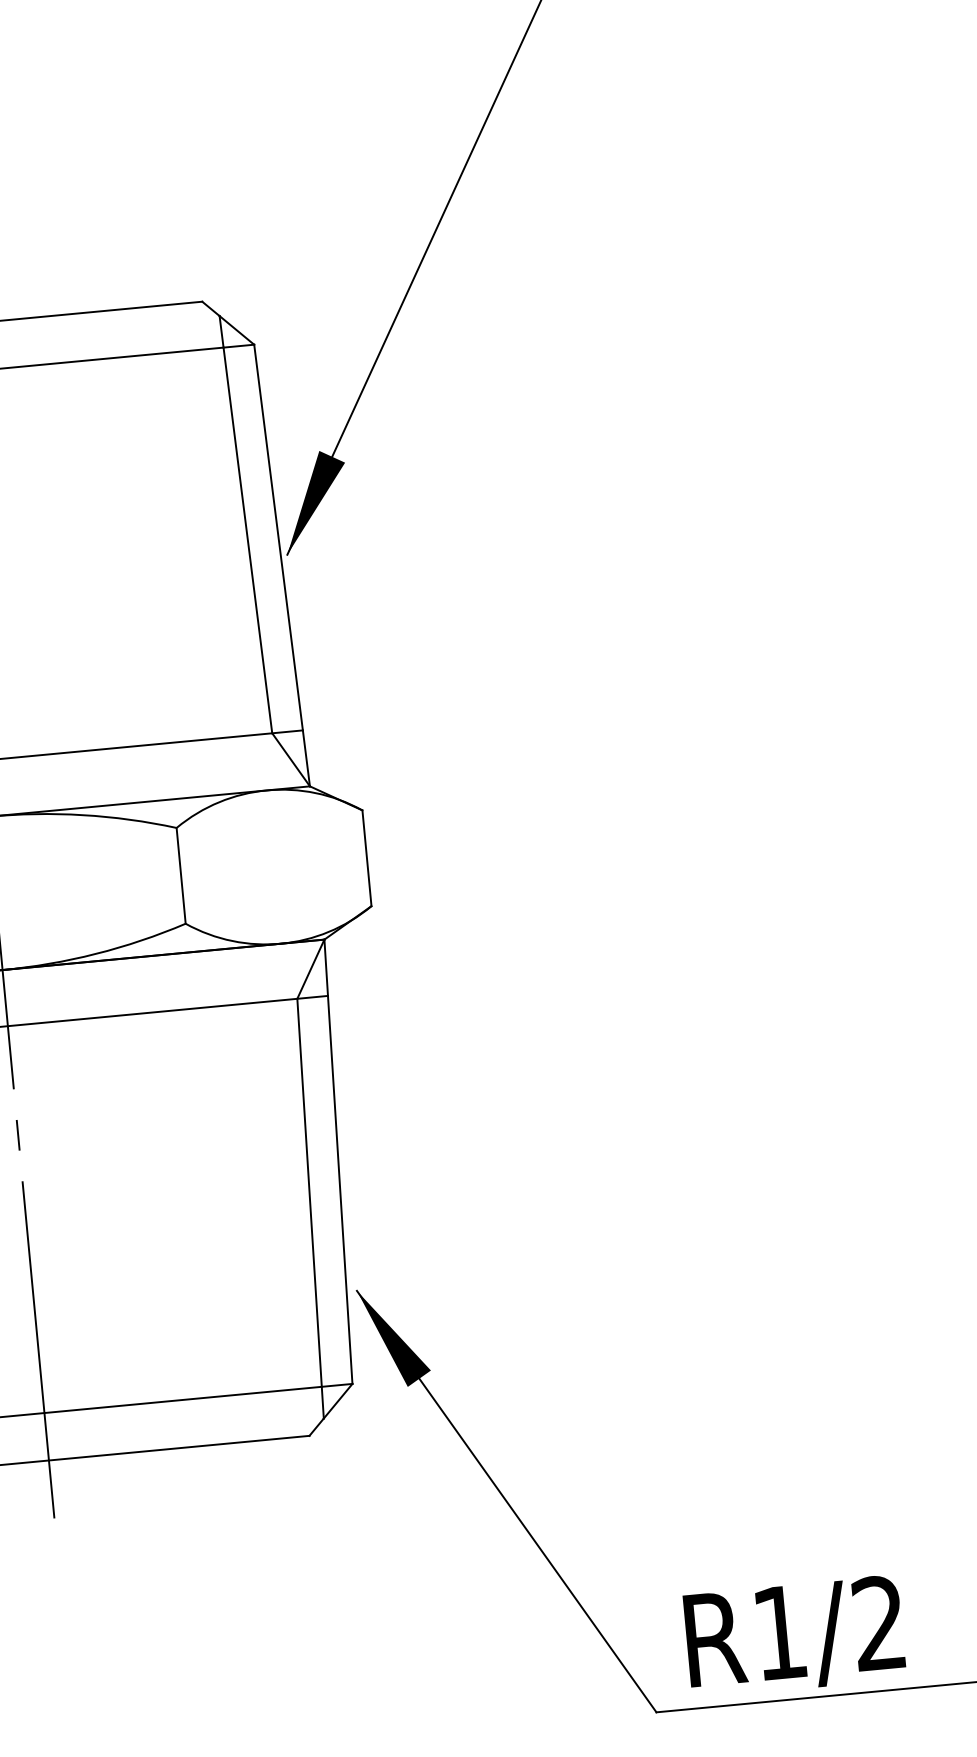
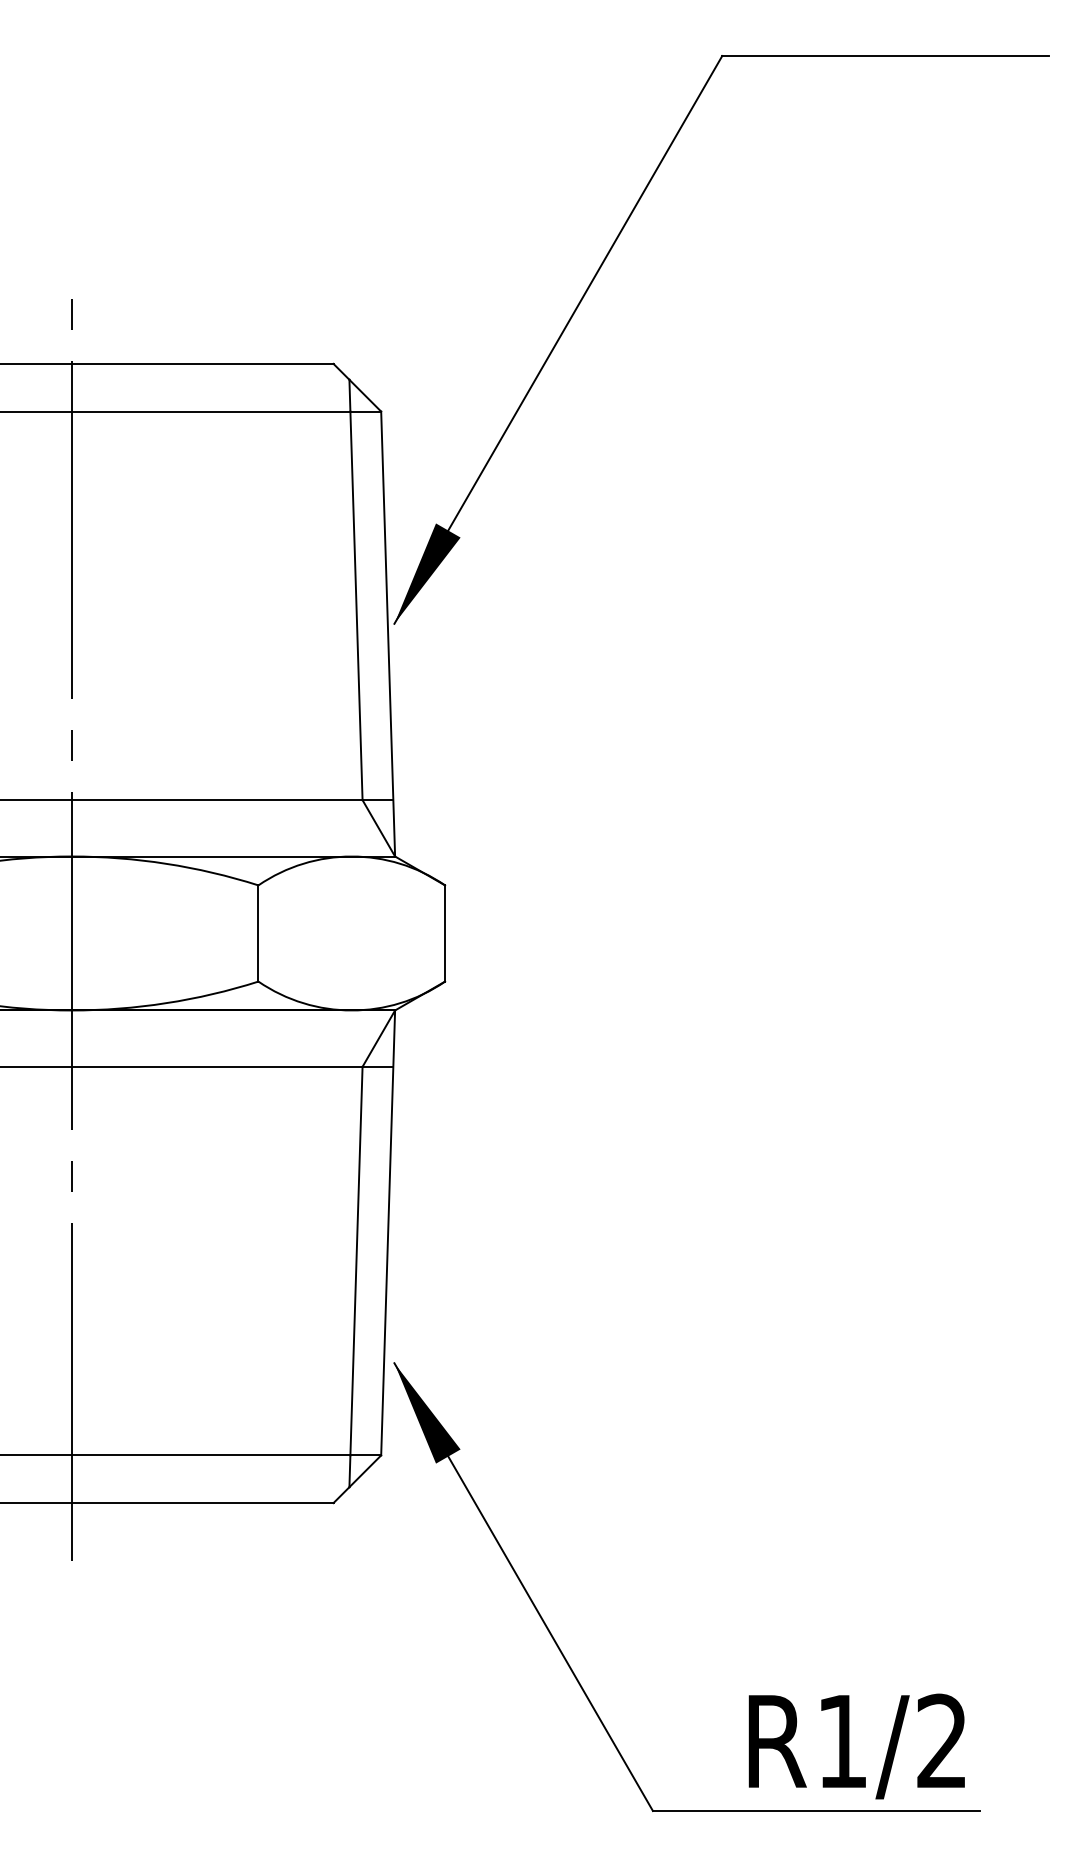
text: (794, 1636) -> (856, 1746), moved

